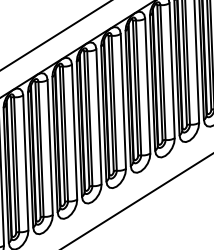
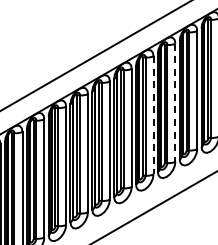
line: (147, 87) -> (175, 103), solid -> dashed
line: (123, 101) -> (153, 115), solid -> dashed

